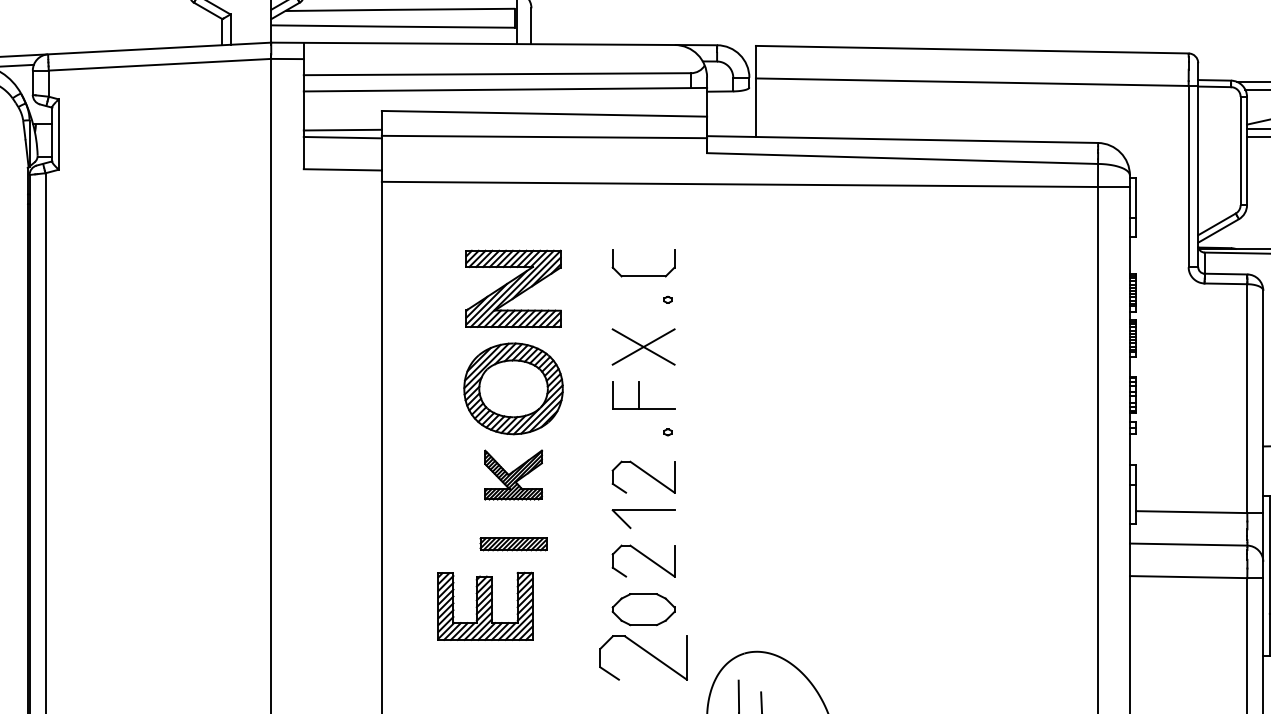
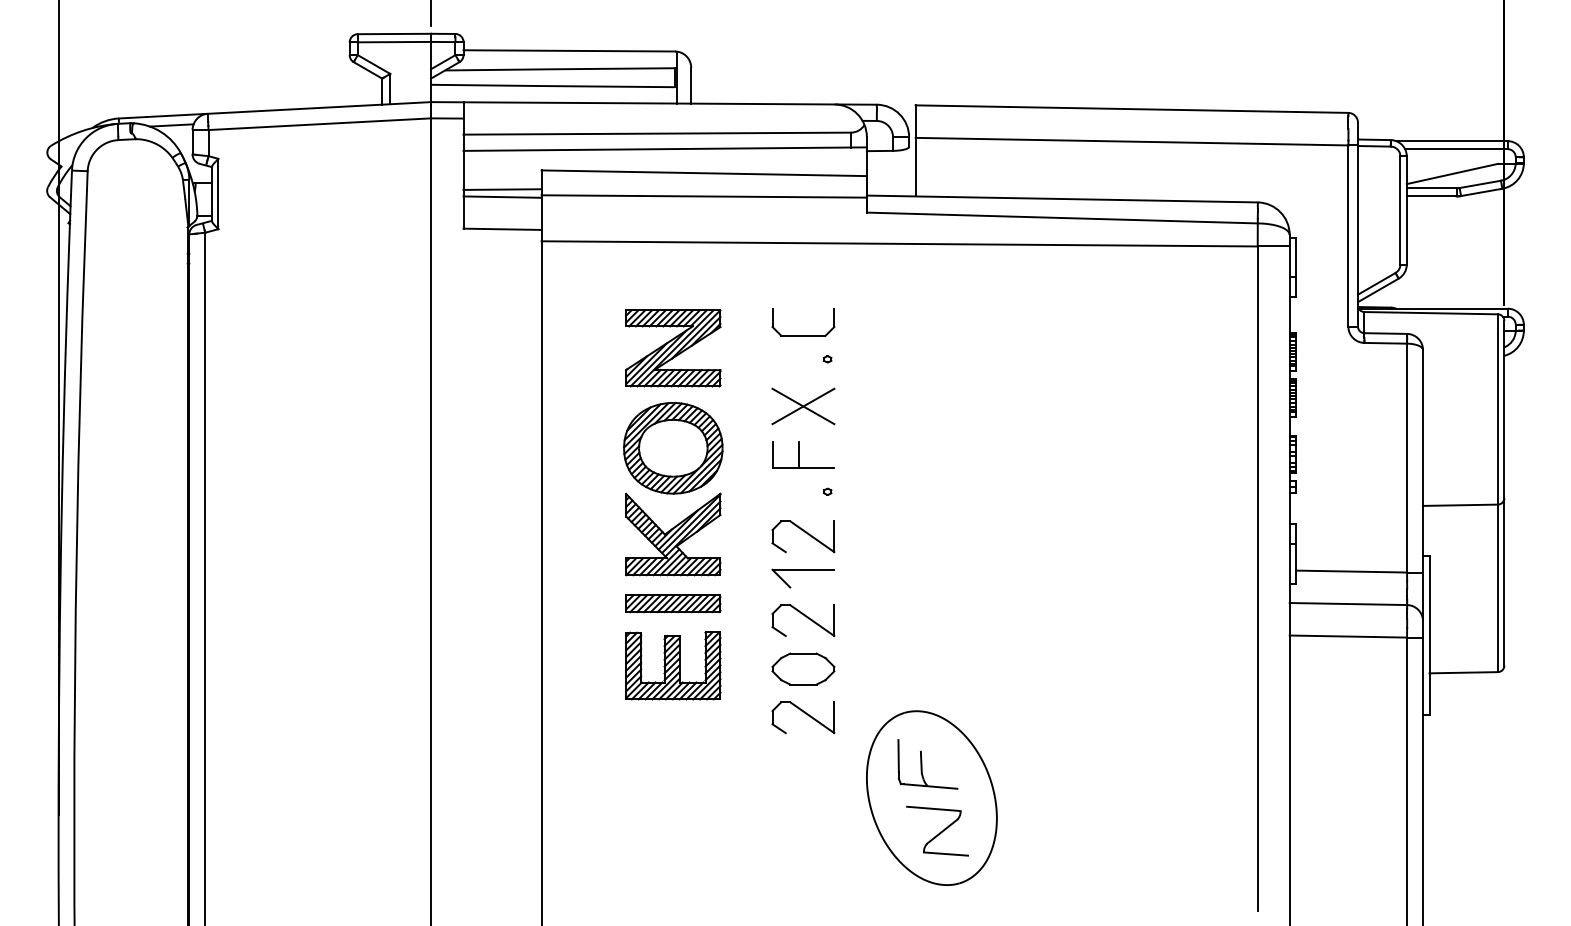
part: (513, 475) -> (673, 534), size x1.67
part: (513, 544) -> (673, 603), size x1.43
part: (485, 606) -> (673, 665), moved
part: (643, 658) -> (803, 717), size x0.71

